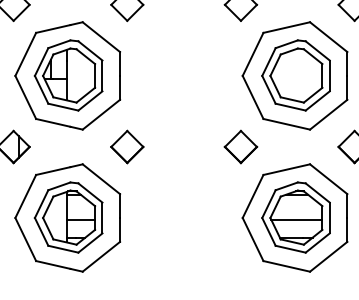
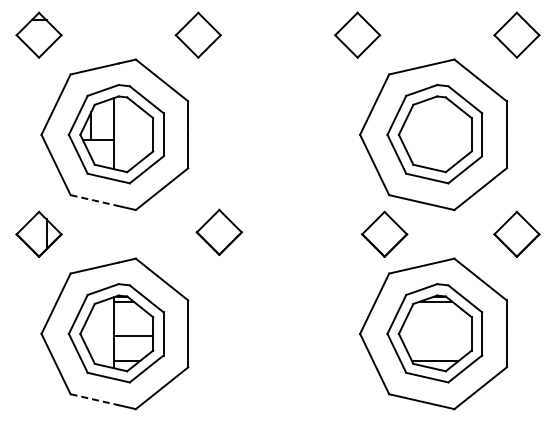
line: (53, 122) -> (94, 200), solid -> dashed
part: (126, 146) -> (218, 231), moved
part: (240, 146) -> (384, 233), moved
line: (296, 219) -> (435, 336), removed
line: (53, 264) -> (94, 399), solid -> dashed

